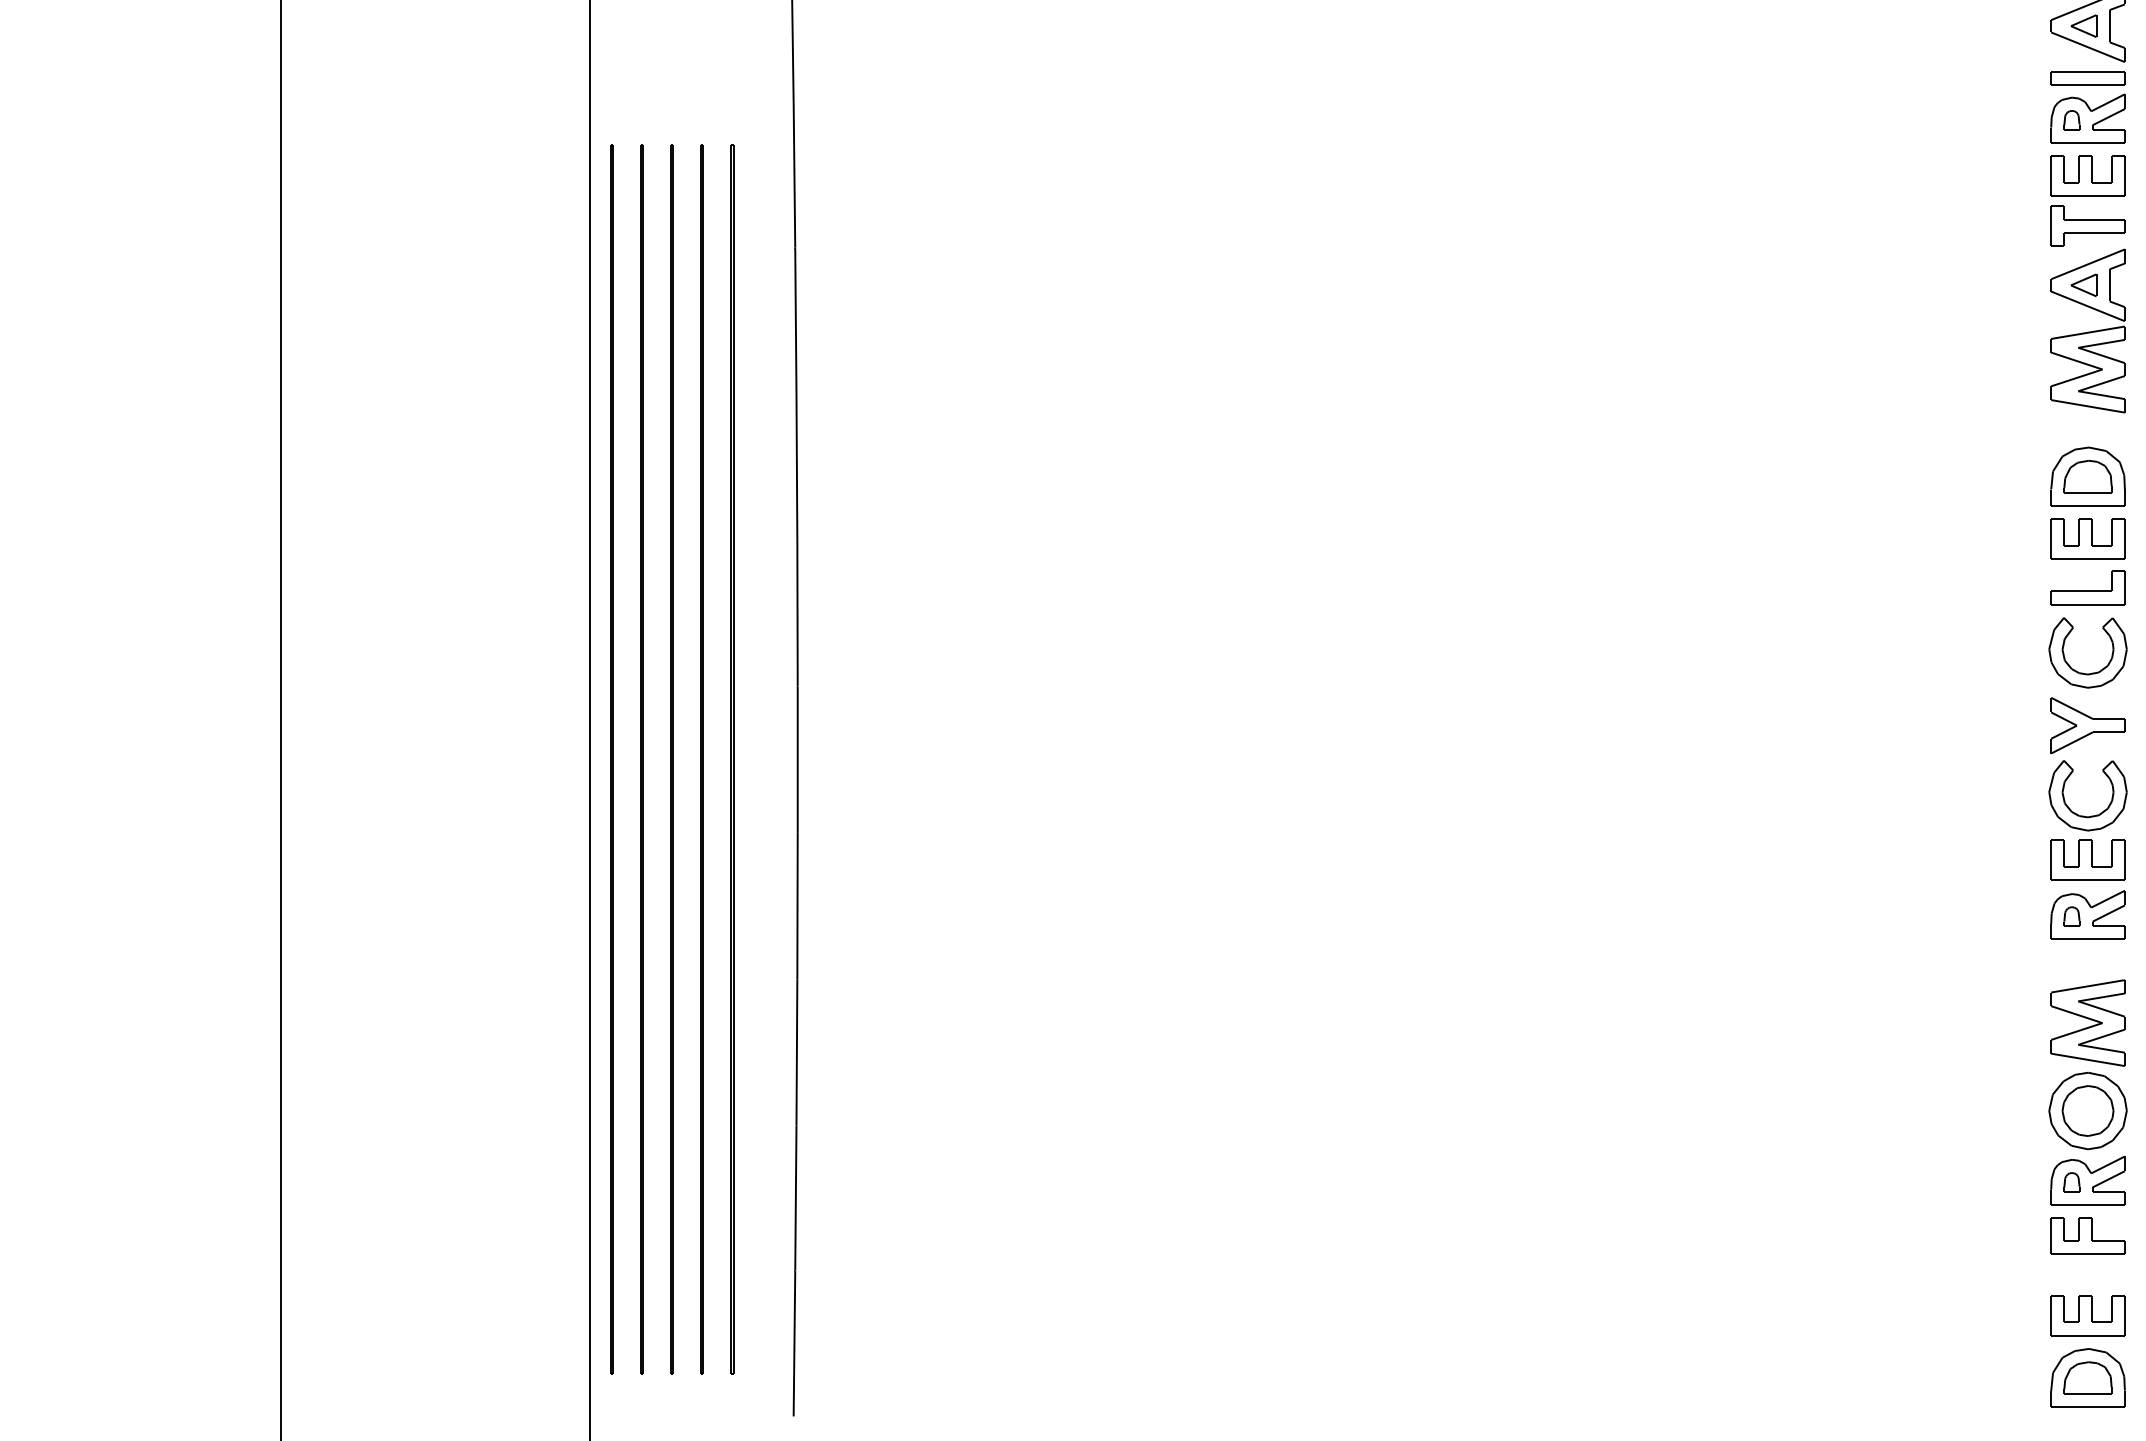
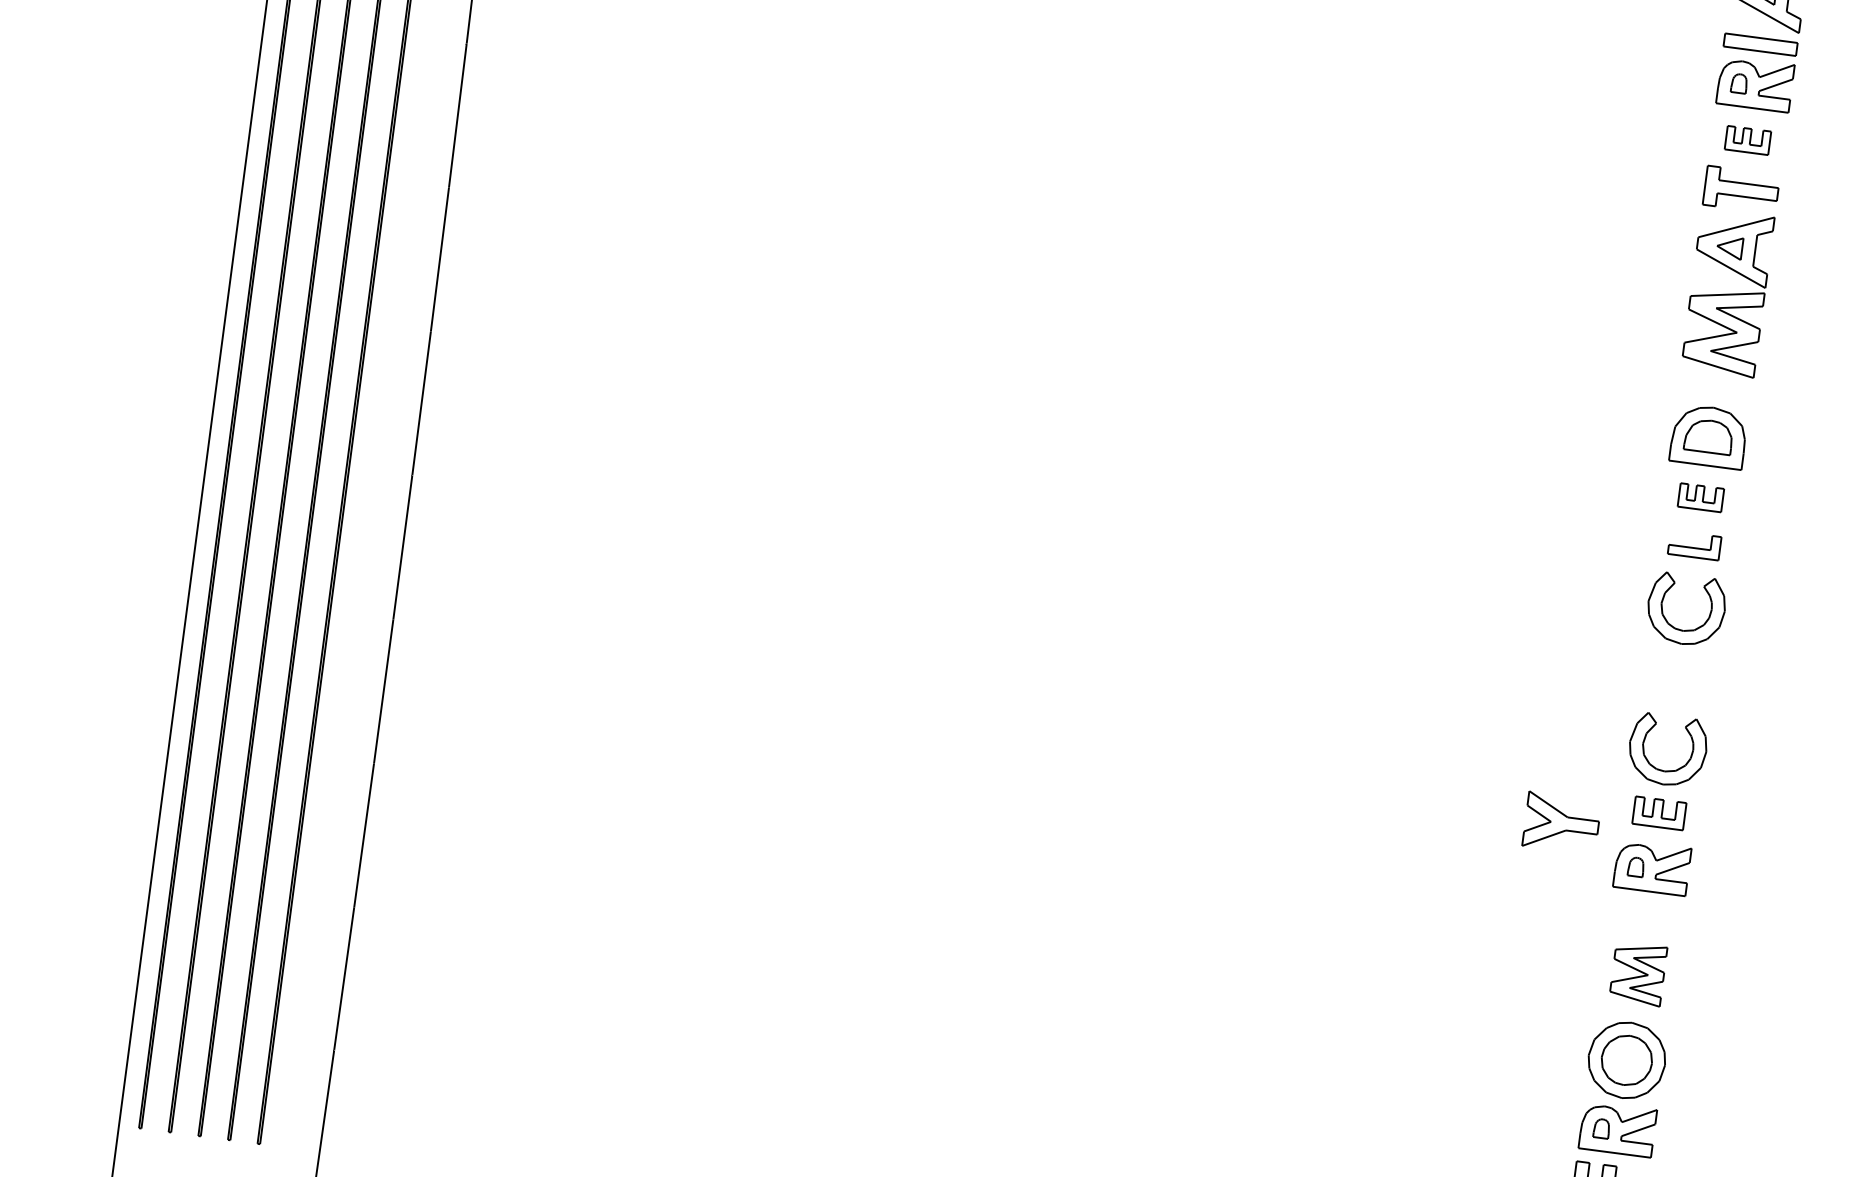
part: (2087, 175) -> (1747, 139), size x0.6
part: (2087, 538) -> (1700, 497), size x0.6
part: (2087, 587) -> (1694, 545), size x0.7
part: (2087, 725) -> (1561, 823), moved
part: (2087, 859) -> (1658, 812), size x0.7
part: (2087, 1022) -> (1637, 973), size x0.7

